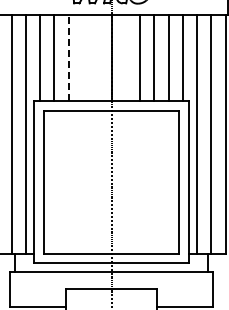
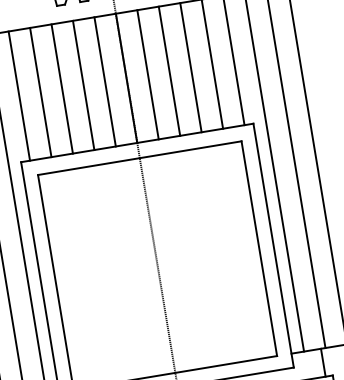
line: (68, 57) -> (61, 88), dashed -> solid
line: (82, 57) -> (82, 85), added
line: (97, 57) -> (105, 81), added
line: (125, 57) -> (147, 74), added

